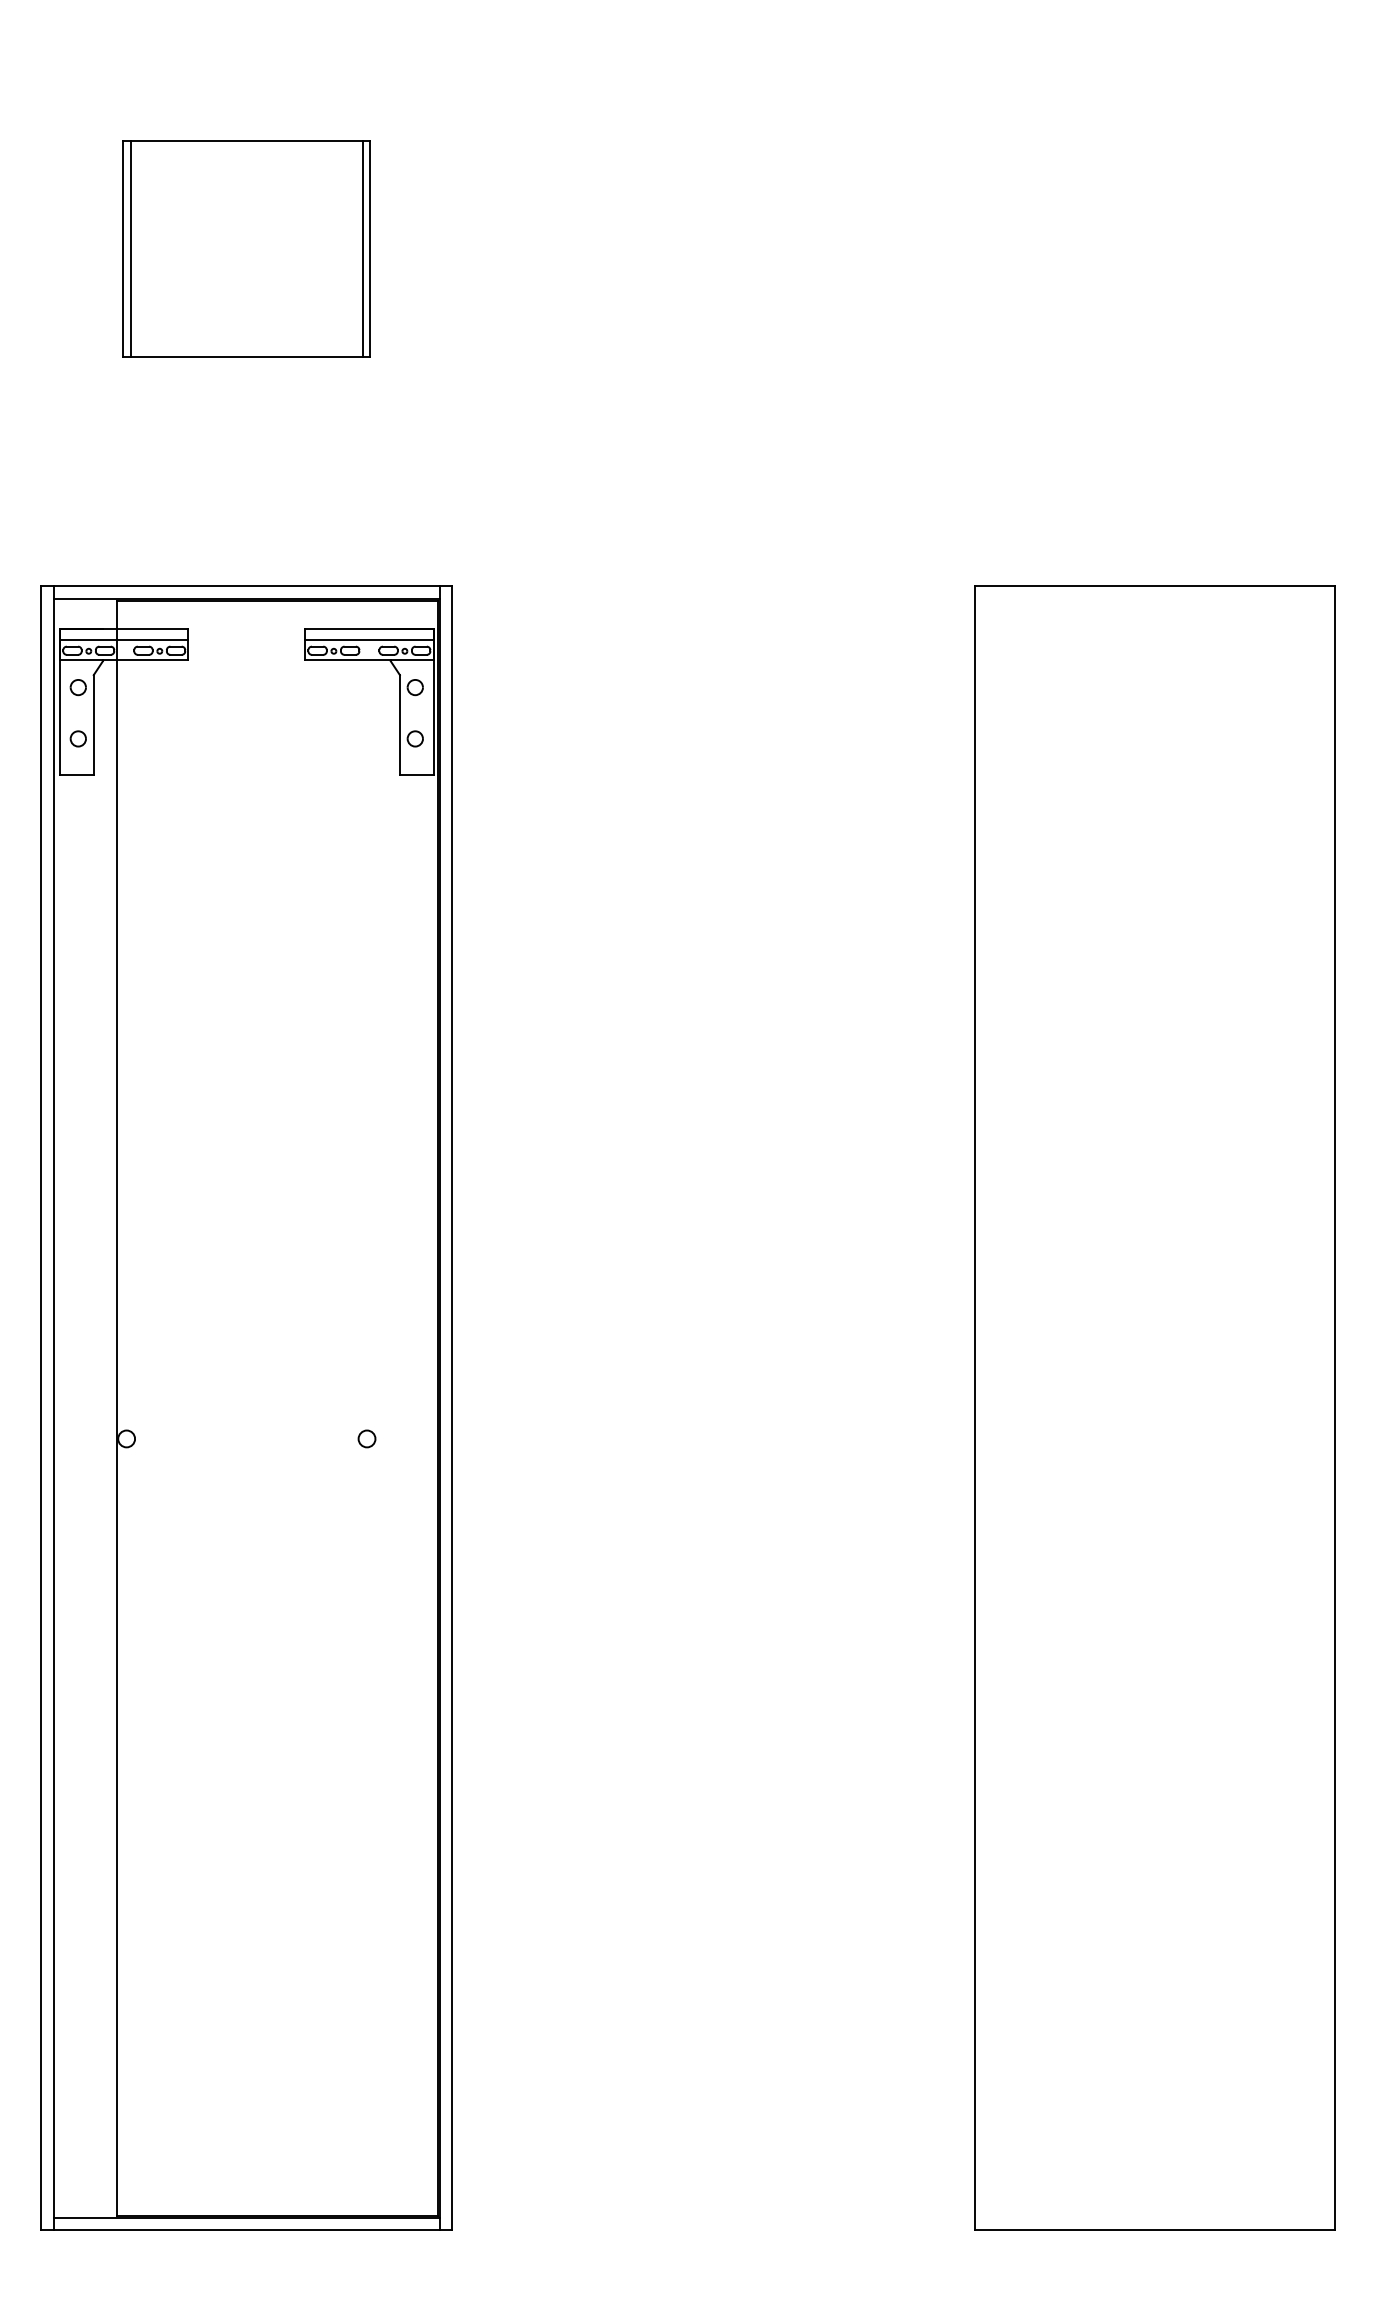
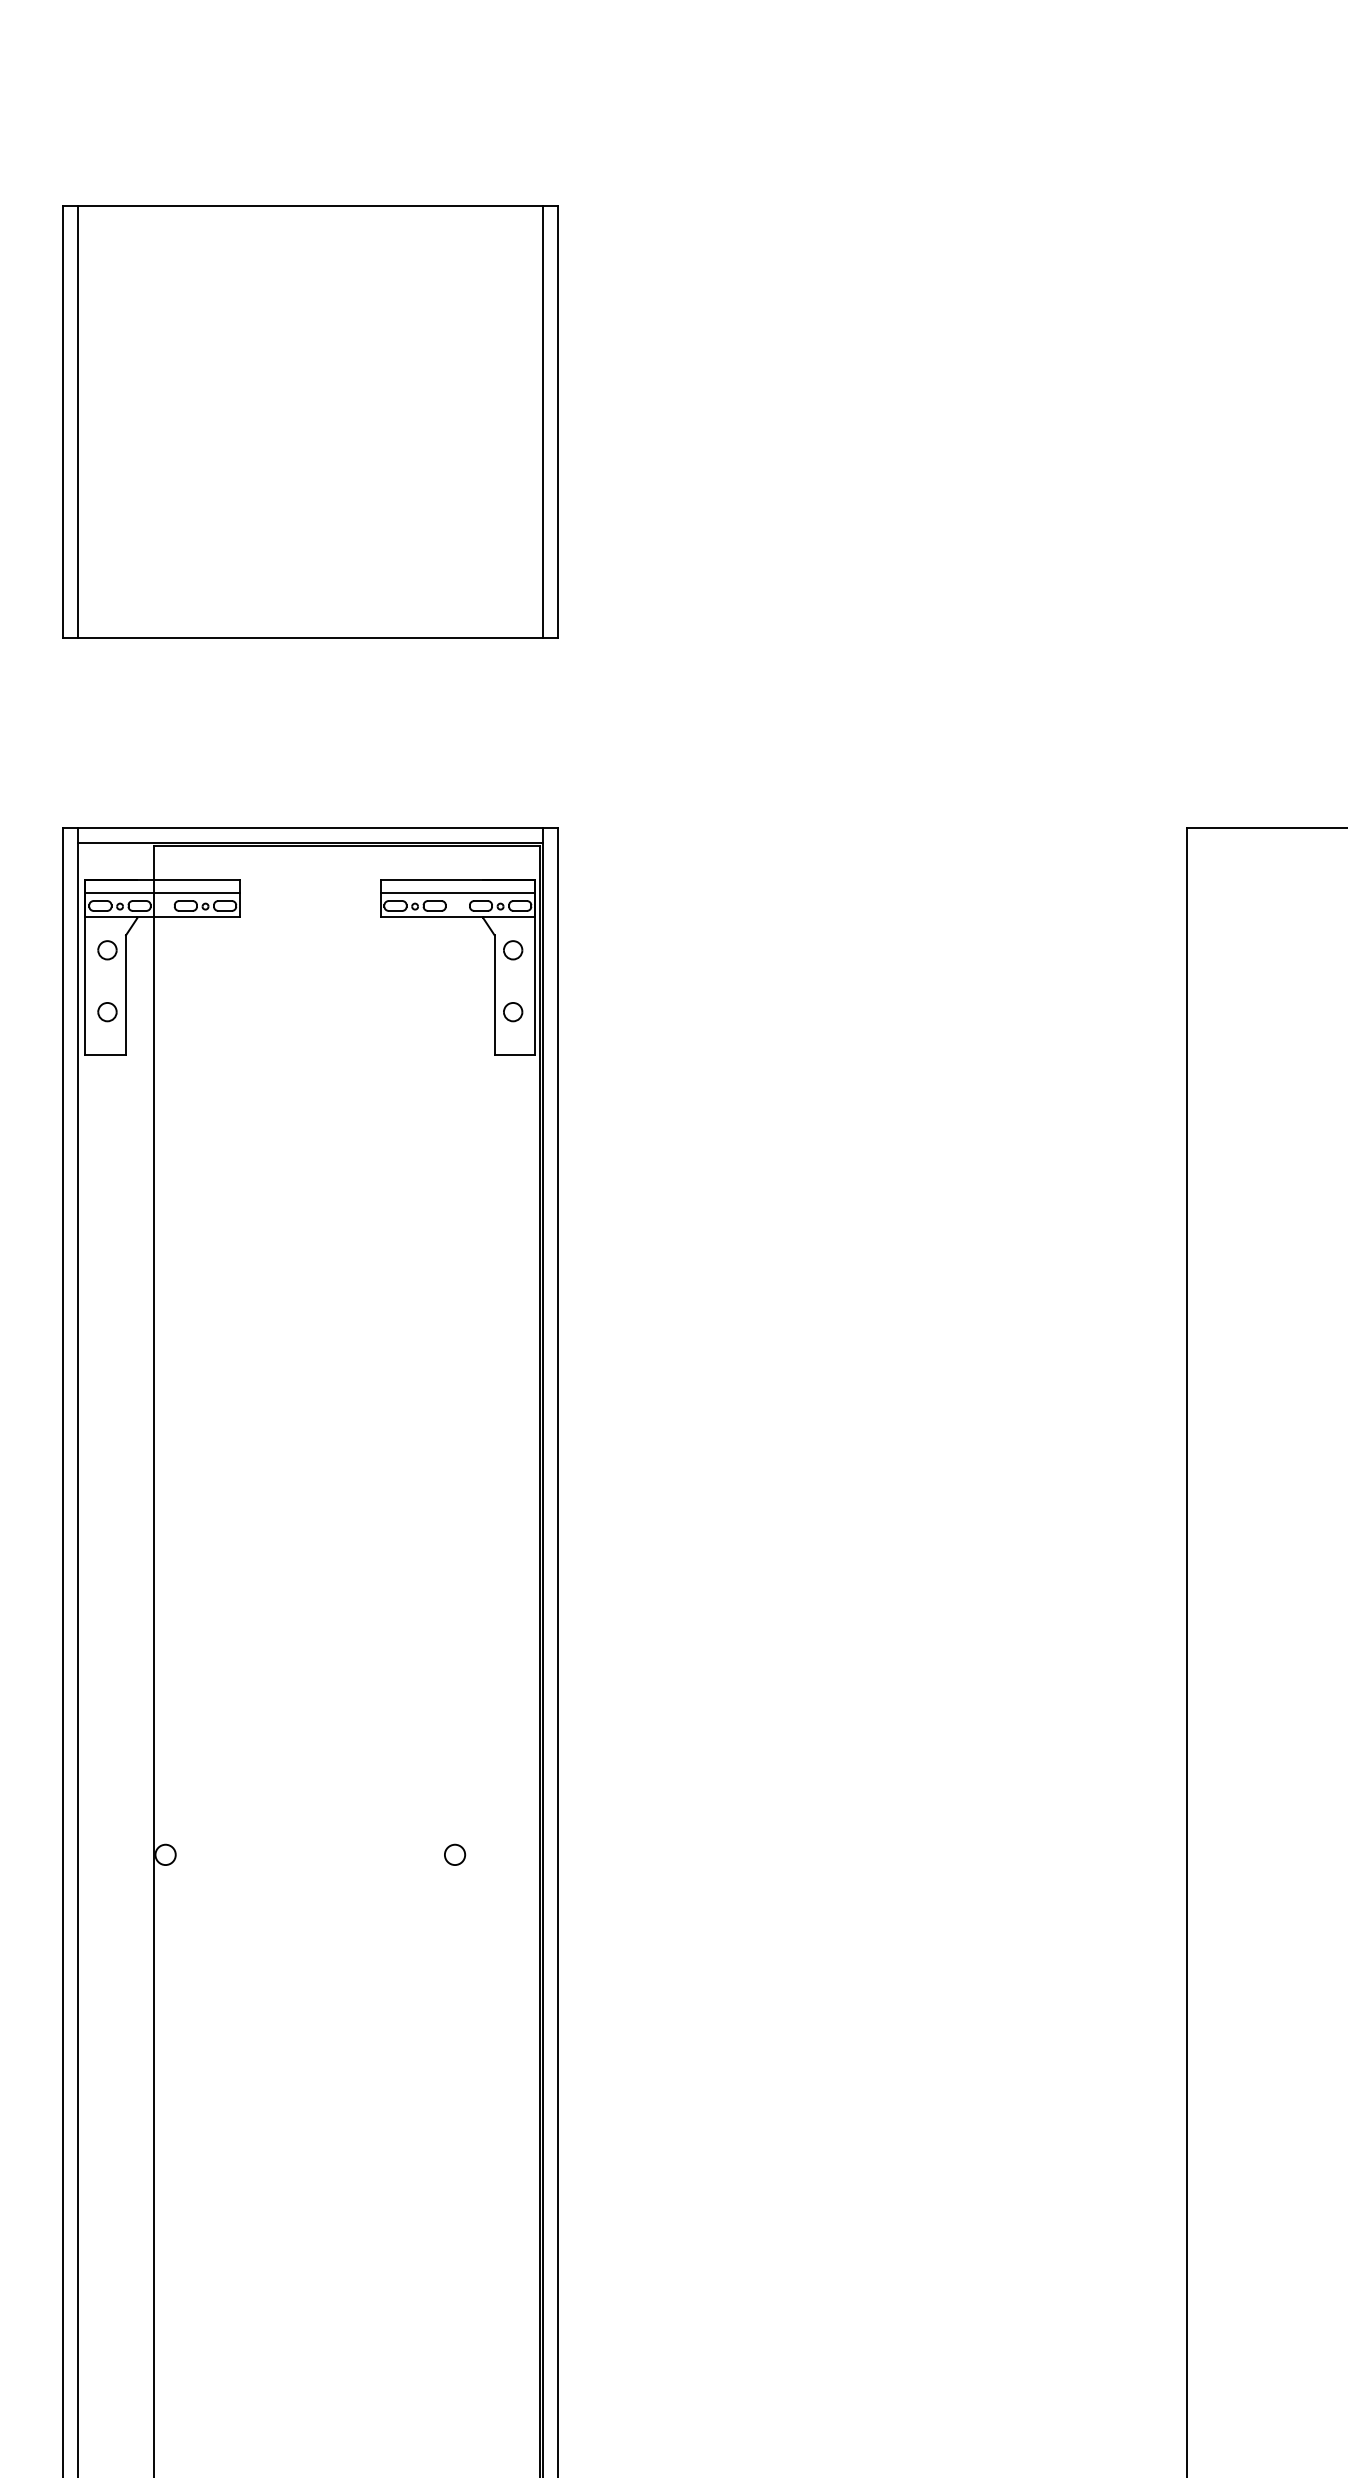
part: (246, 248) -> (309, 421), size x1.67

